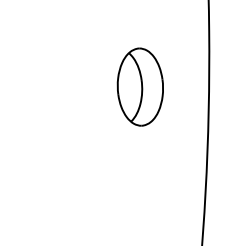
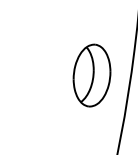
part: (139, 87) -> (91, 75), size x1.43

